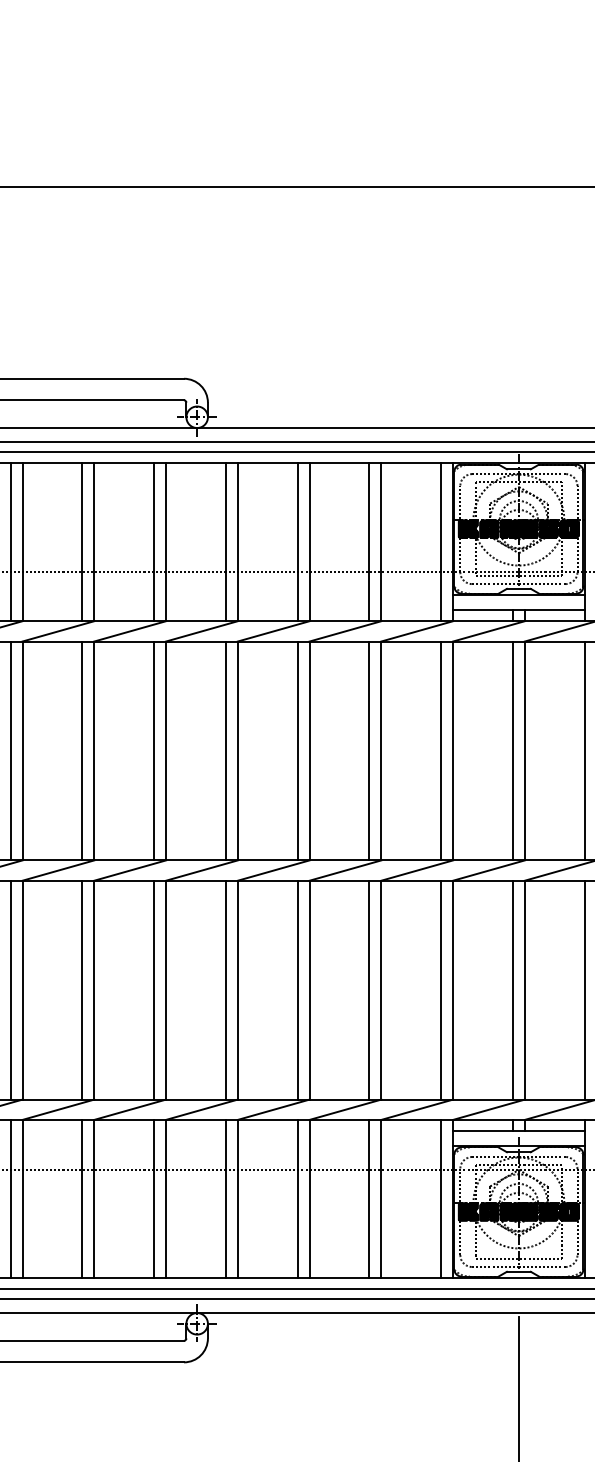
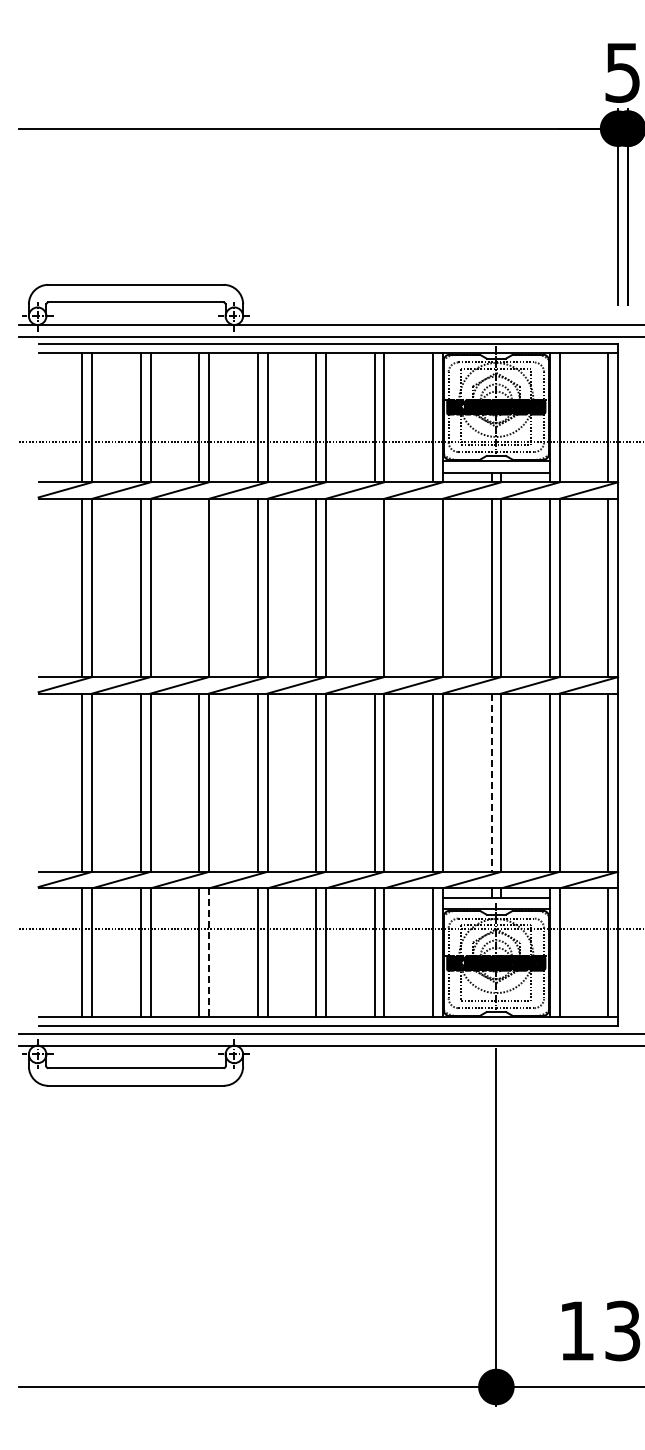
line: (154, 750) -> (199, 587), removed
line: (369, 750) -> (374, 587), removed
line: (441, 750) -> (433, 587), removed
line: (512, 991) -> (491, 783), solid -> dashed
line: (166, 1198) -> (209, 952), solid -> dashed

